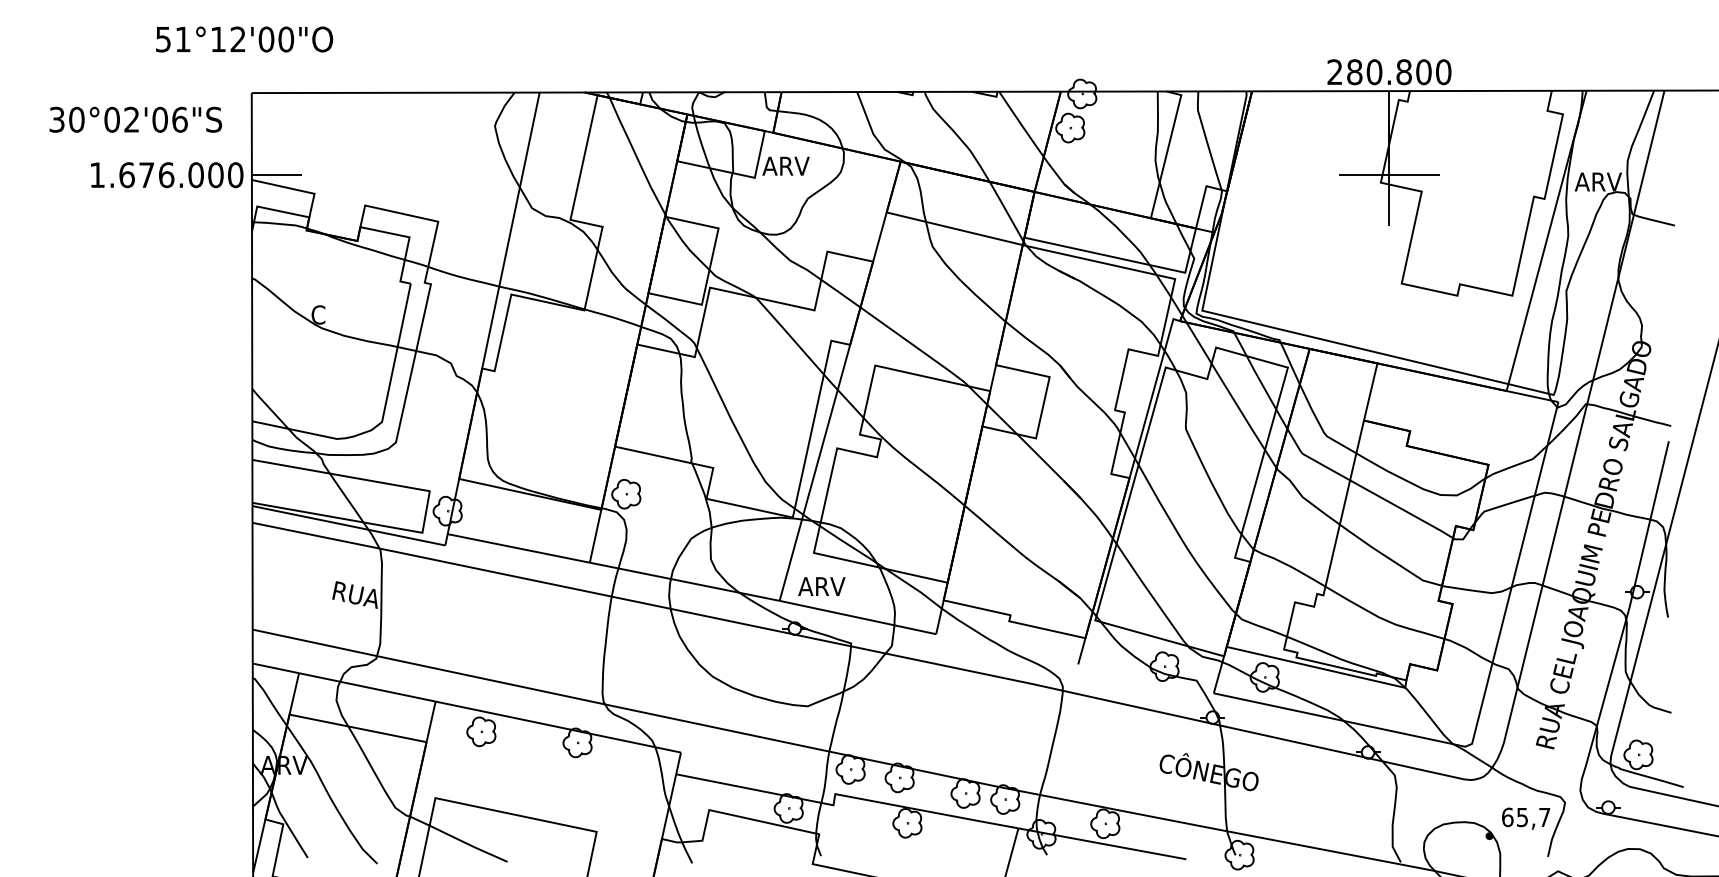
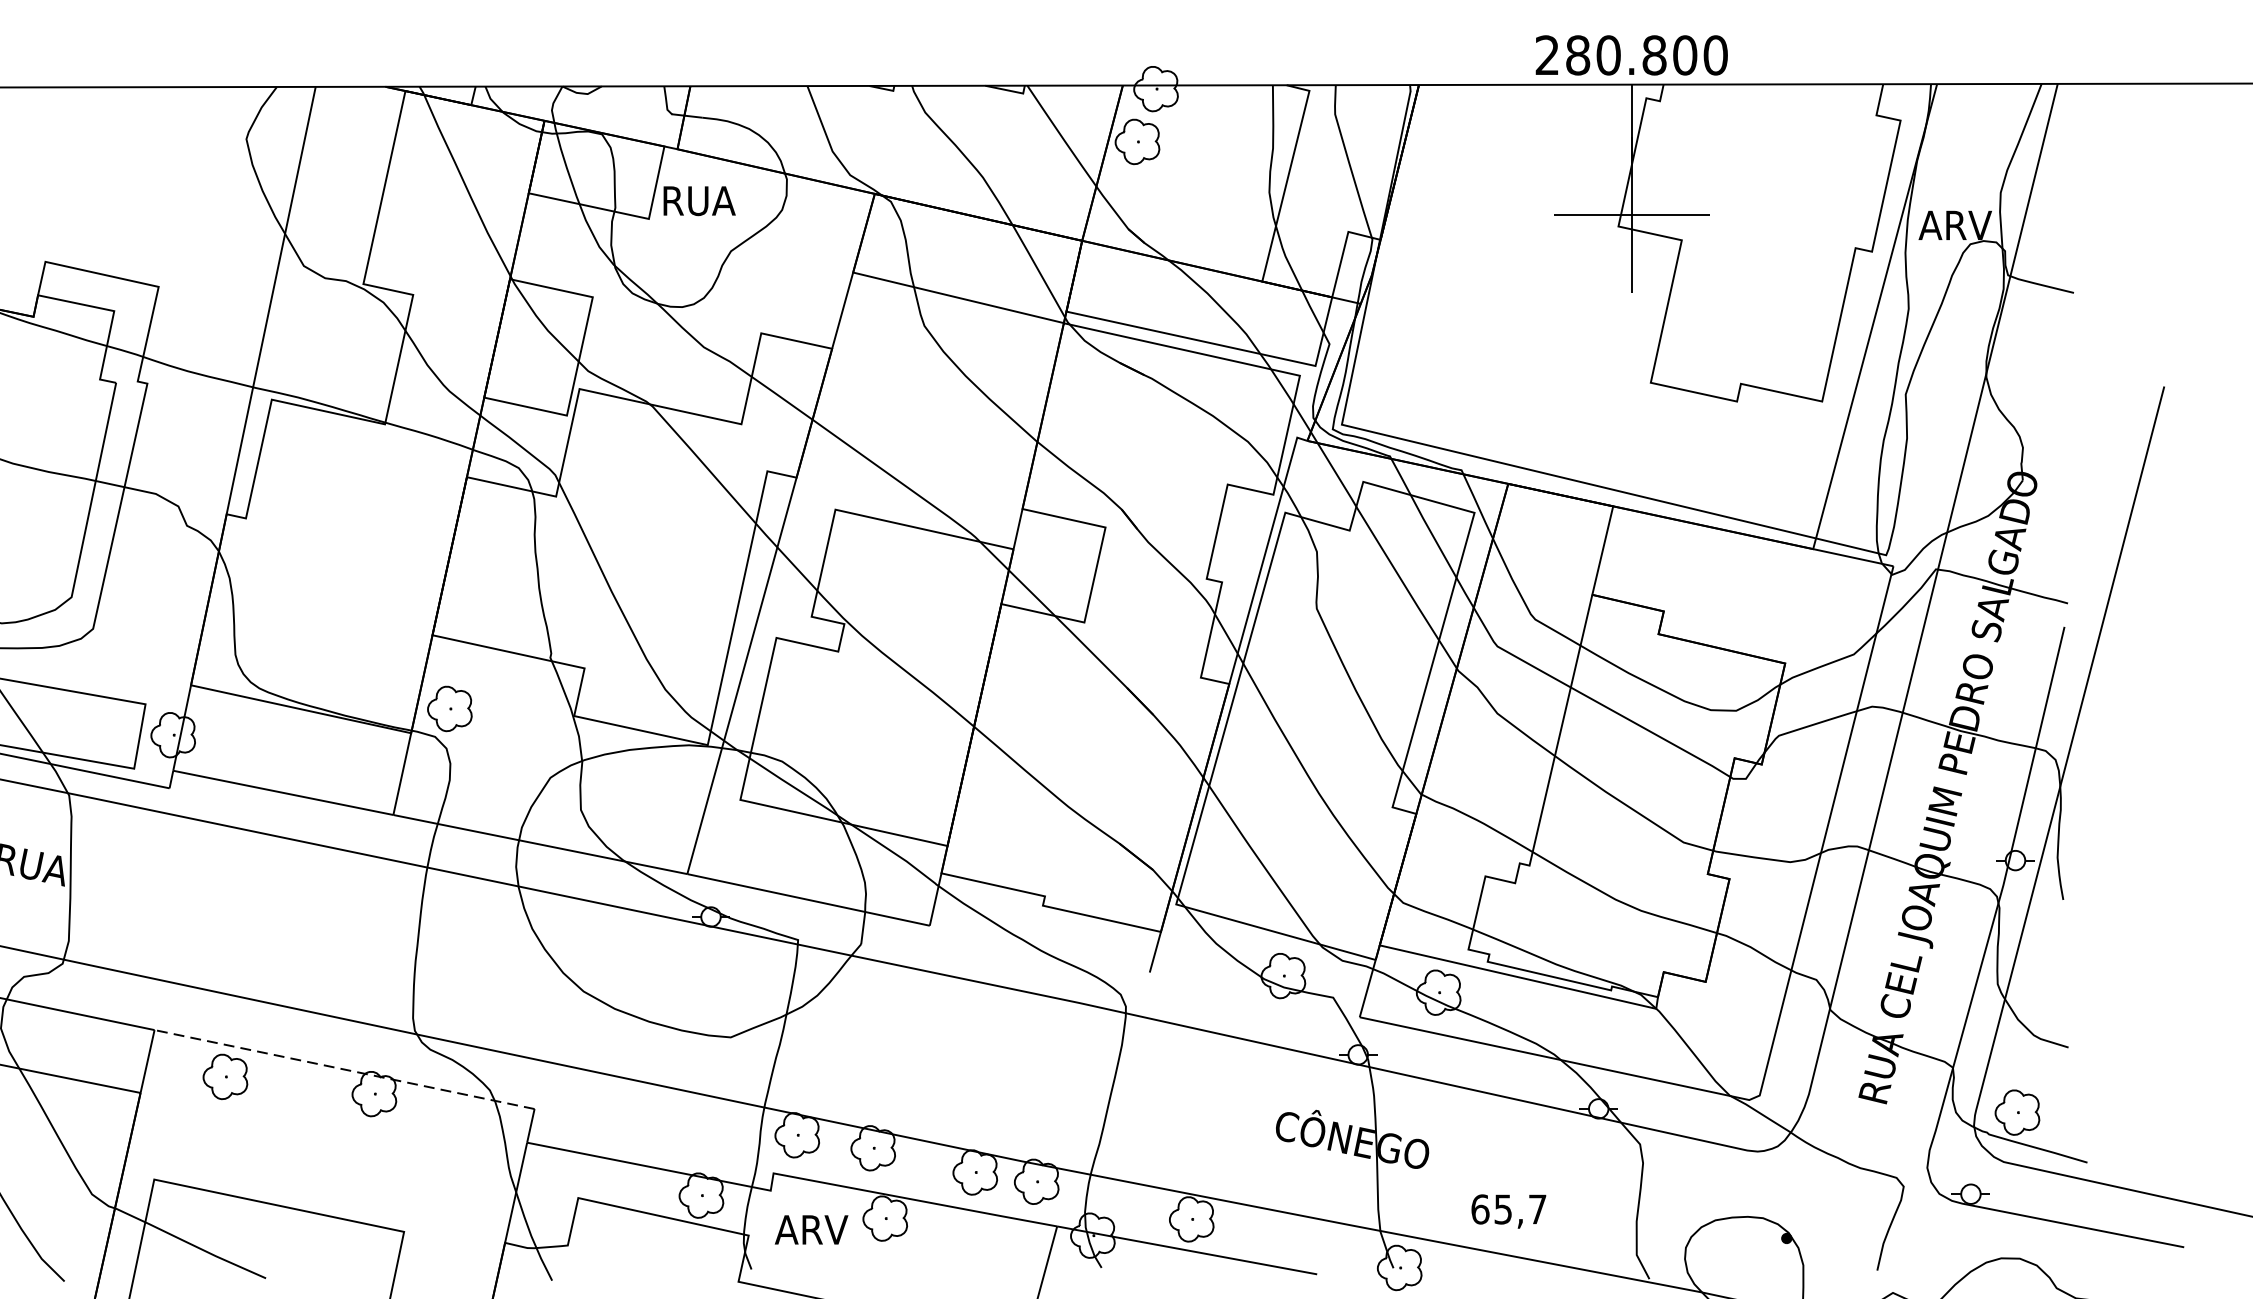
text: (786, 165) -> (697, 199), ARV -> RUA
text: (821, 586) -> (811, 1229), moved
line: (557, 726) -> (343, 1068), solid -> dashed
text: (1526, 818) -> (1509, 1211), moved

